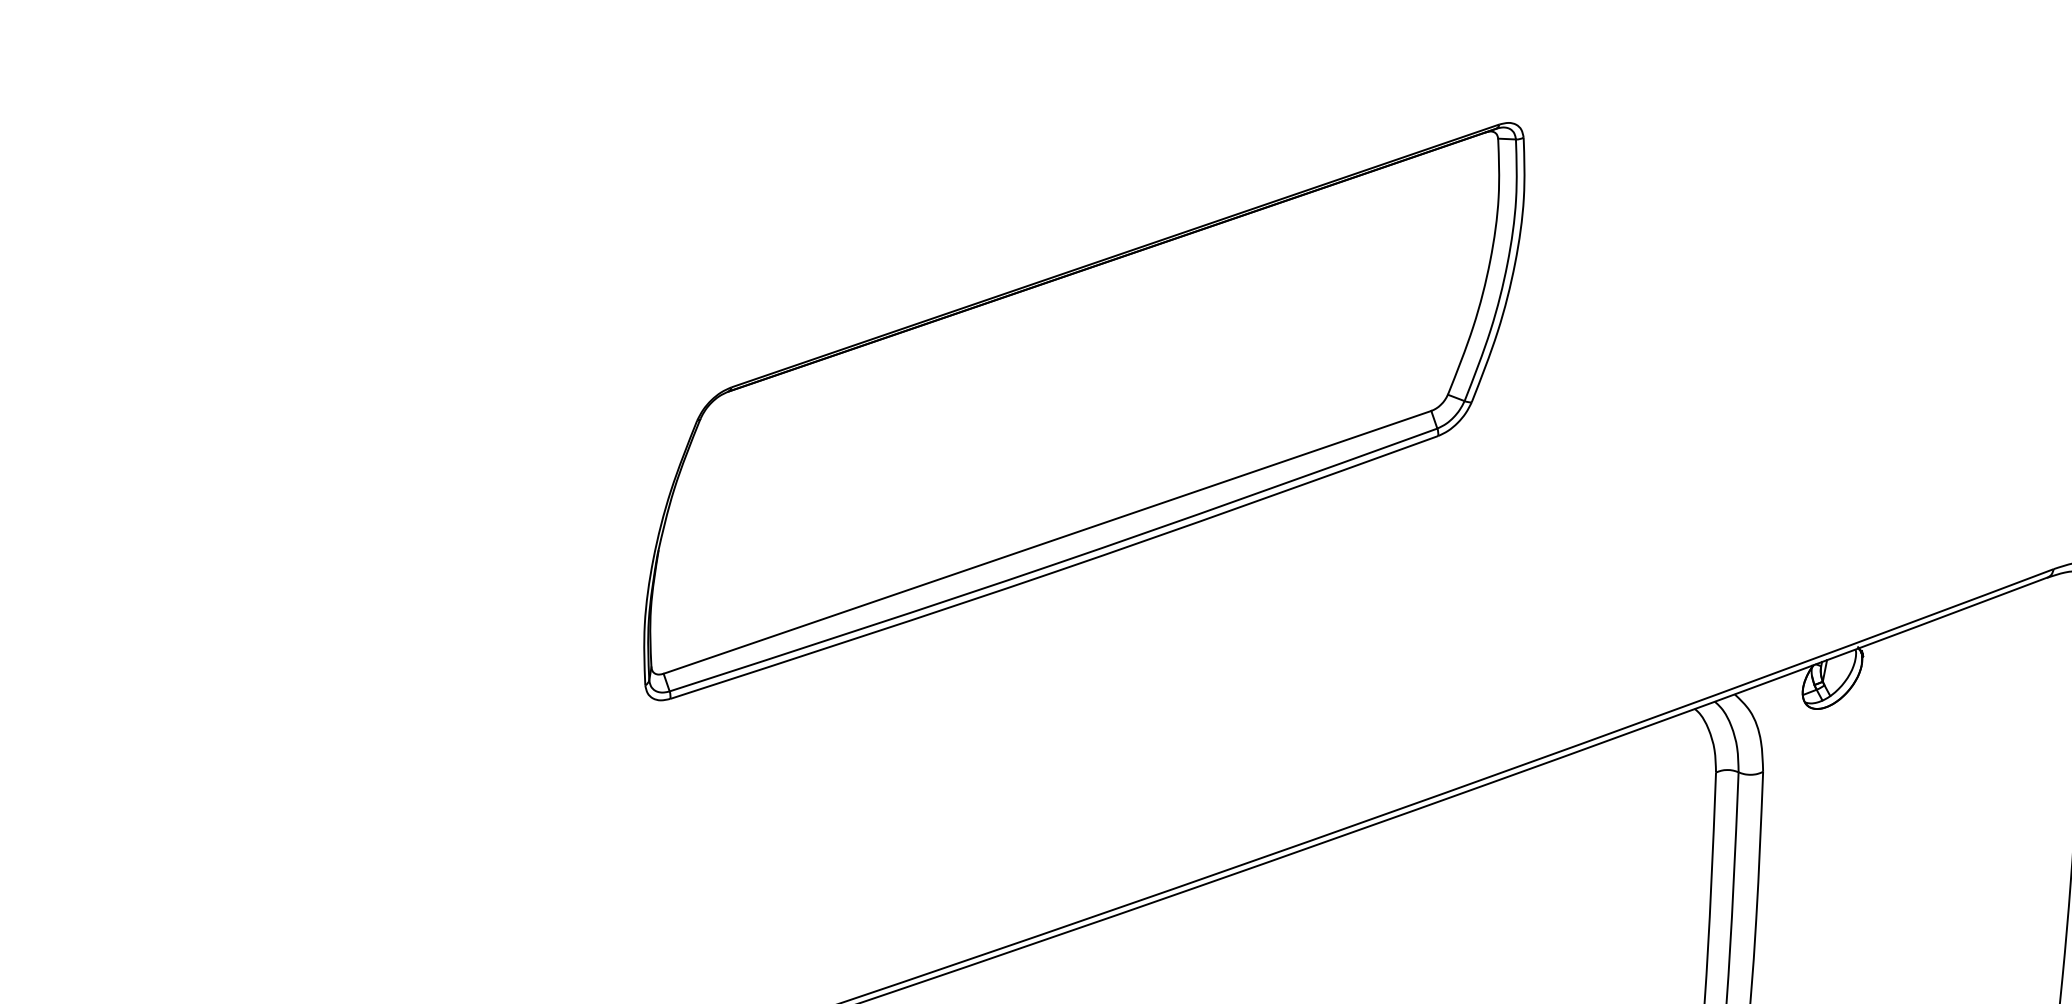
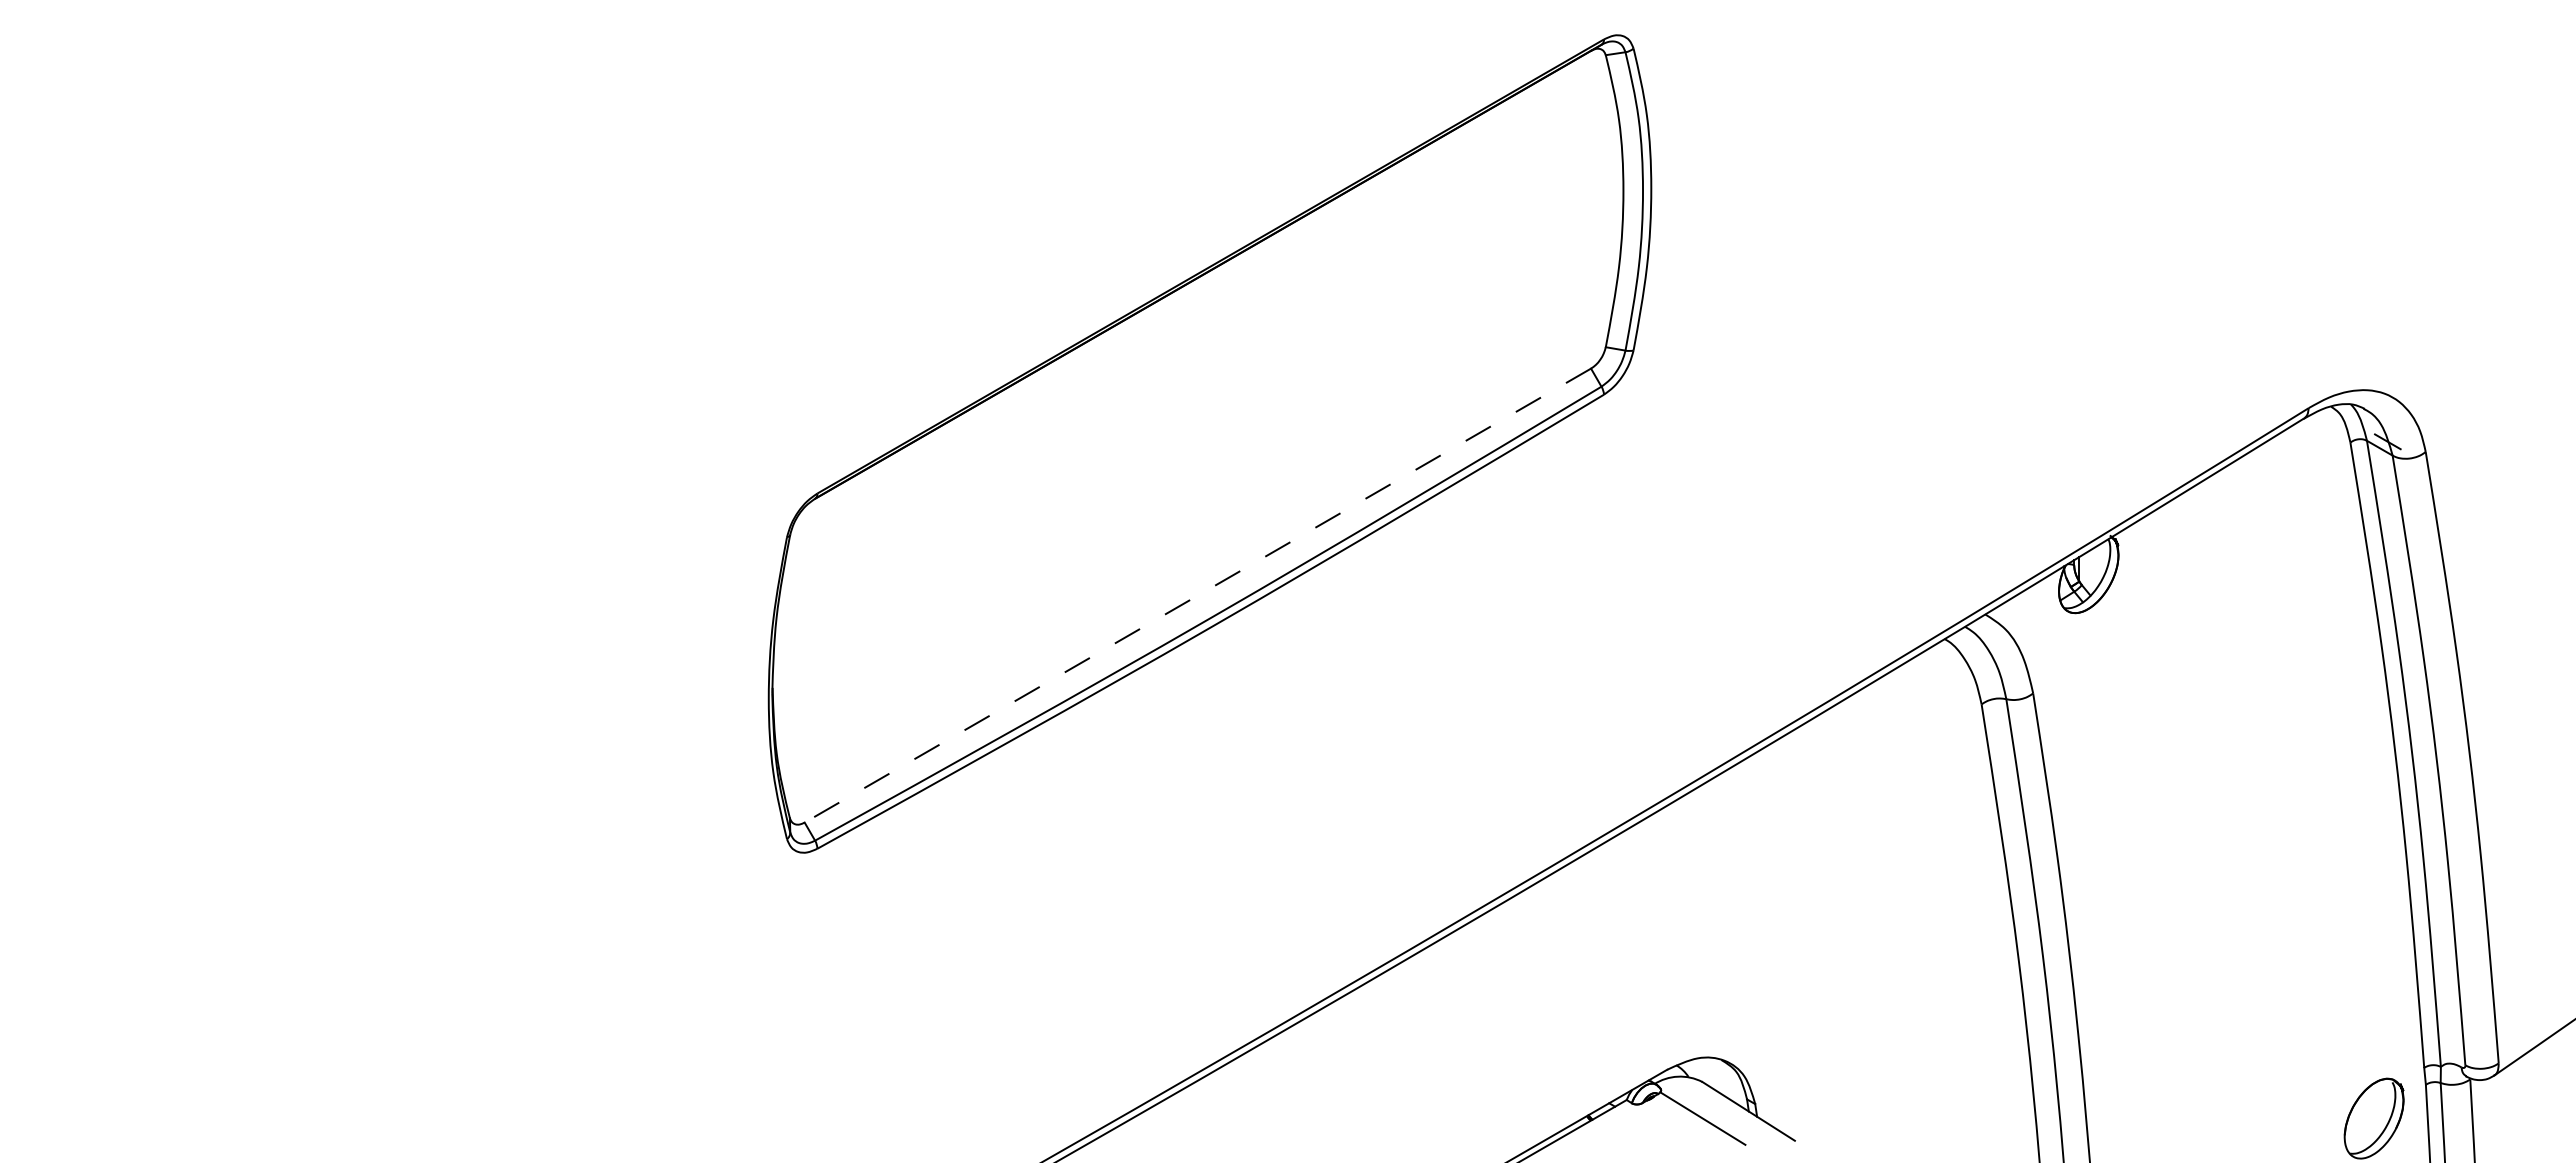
line: (1047, 542) -> (1197, 595), solid -> dashed

